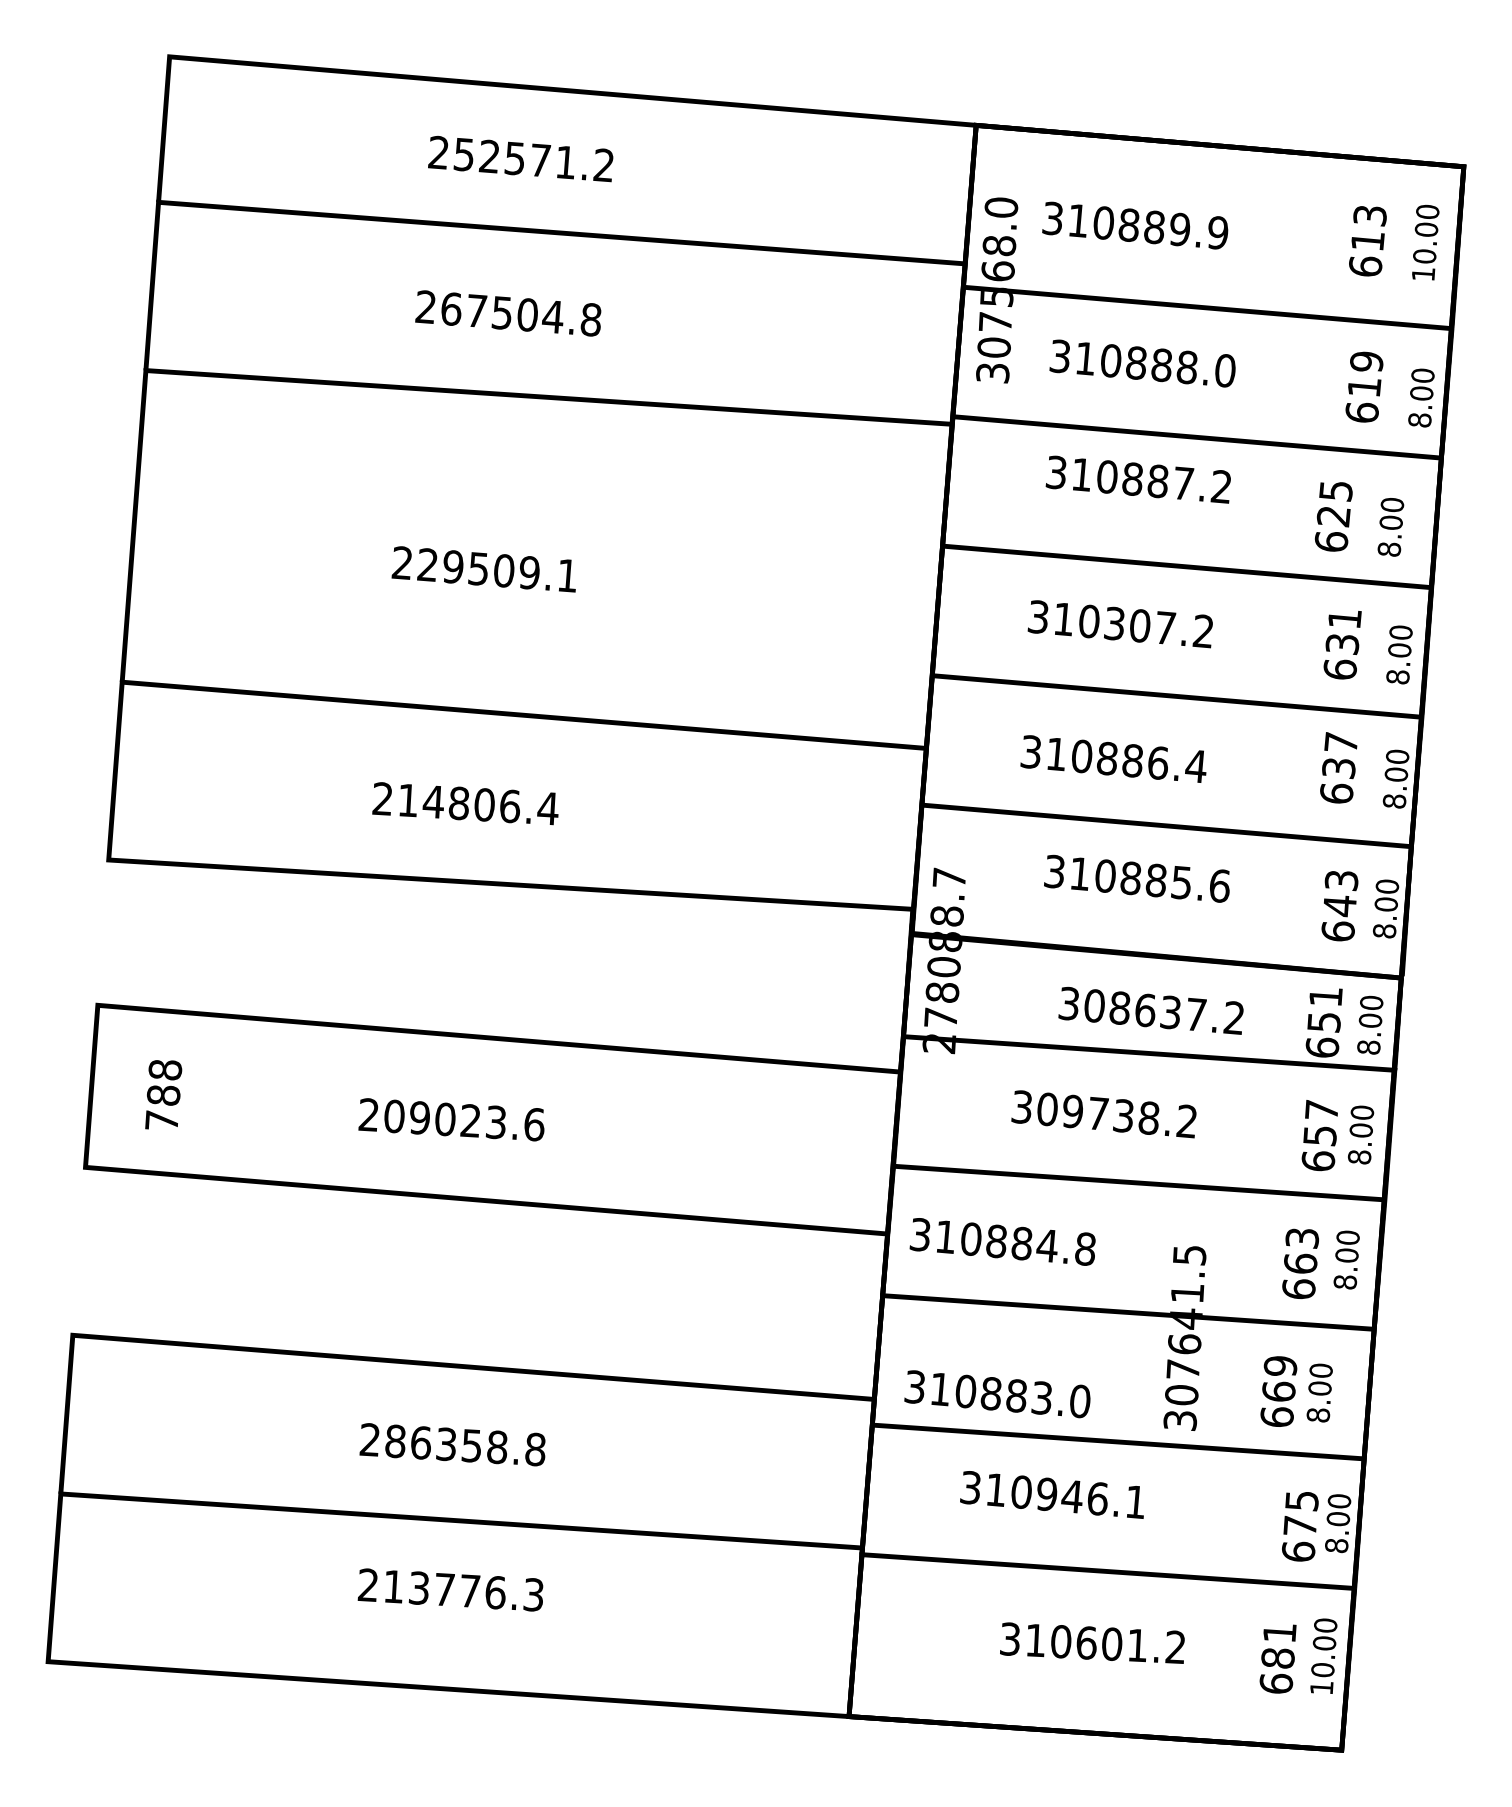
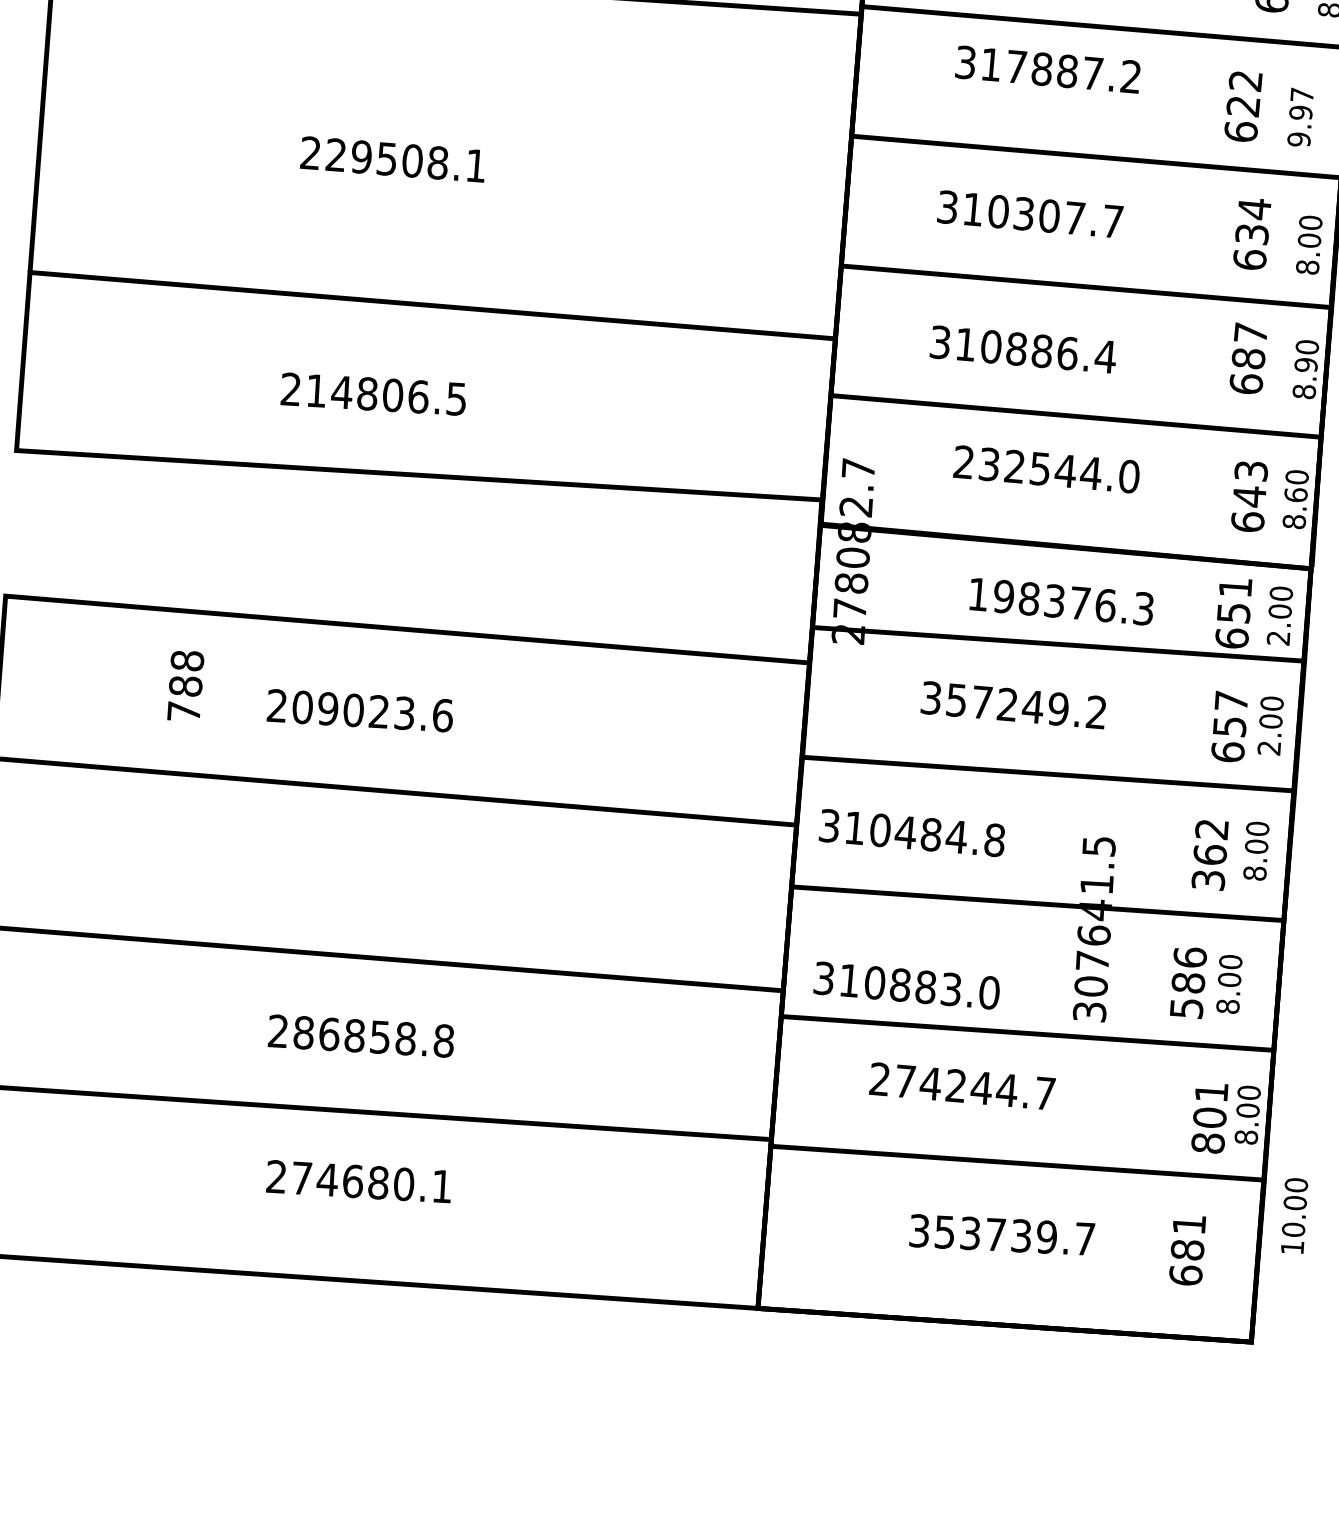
text: (1107, 476) -> (1016, 66), 310887.2 -> 317887.2
text: (1335, 491) -> (1245, 81), 625 -> 622
text: (1391, 526) -> (1301, 116), 8.00 -> 9.97
text: (529, 572) -> (437, 162), 229509.1 -> 229508.1
text: (1344, 619) -> (1254, 209), 631 -> 634
text: (1203, 631) -> (1112, 221), 310307.2 -> 310307.7
text: (1338, 768) -> (1248, 358), 637 -> 687
text: (1396, 774) -> (1306, 364), 8.00 -> 8.90
text: (547, 808) -> (455, 398), 214806.4 -> 214806.5
text: (1136, 878) -> (1045, 469), 310885.6 -> 232544.0
text: (1385, 904) -> (1295, 495), 8.00 -> 8.60
text: (946, 916) -> (855, 507), 278088.7 -> 278082.7
text: (1150, 1010) -> (1059, 601), 308637.2 -> 198376.3
text: (1368, 1047) -> (1278, 638), 8.00 -> 2.00
text: (163, 1094) -> (185, 685), moved
text: (1097, 1113) -> (1006, 704), 309738.2 -> 357249.2
text: (1359, 1157) -> (1269, 748), 8.00 -> 2.00
text: (995, 1241) -> (904, 832), 310884.8 -> 310484.8
text: (1300, 1263) -> (1210, 854), 663 -> 362
text: (1278, 1391) -> (1188, 982), 669 -> 586
text: (446, 1444) -> (354, 1035), 286358.8 -> 286858.8
text: (1052, 1494) -> (961, 1086), 310946.1 -> 274244.7
text: (1299, 1527) -> (1209, 1119), 675 -> 801
text: (464, 1590) -> (372, 1182), 213776.3 -> 274680.1
text: (1105, 1643) -> (1014, 1235), 310601.2 -> 353739.7
text: (1323, 1655) -> (1294, 1215), moved

